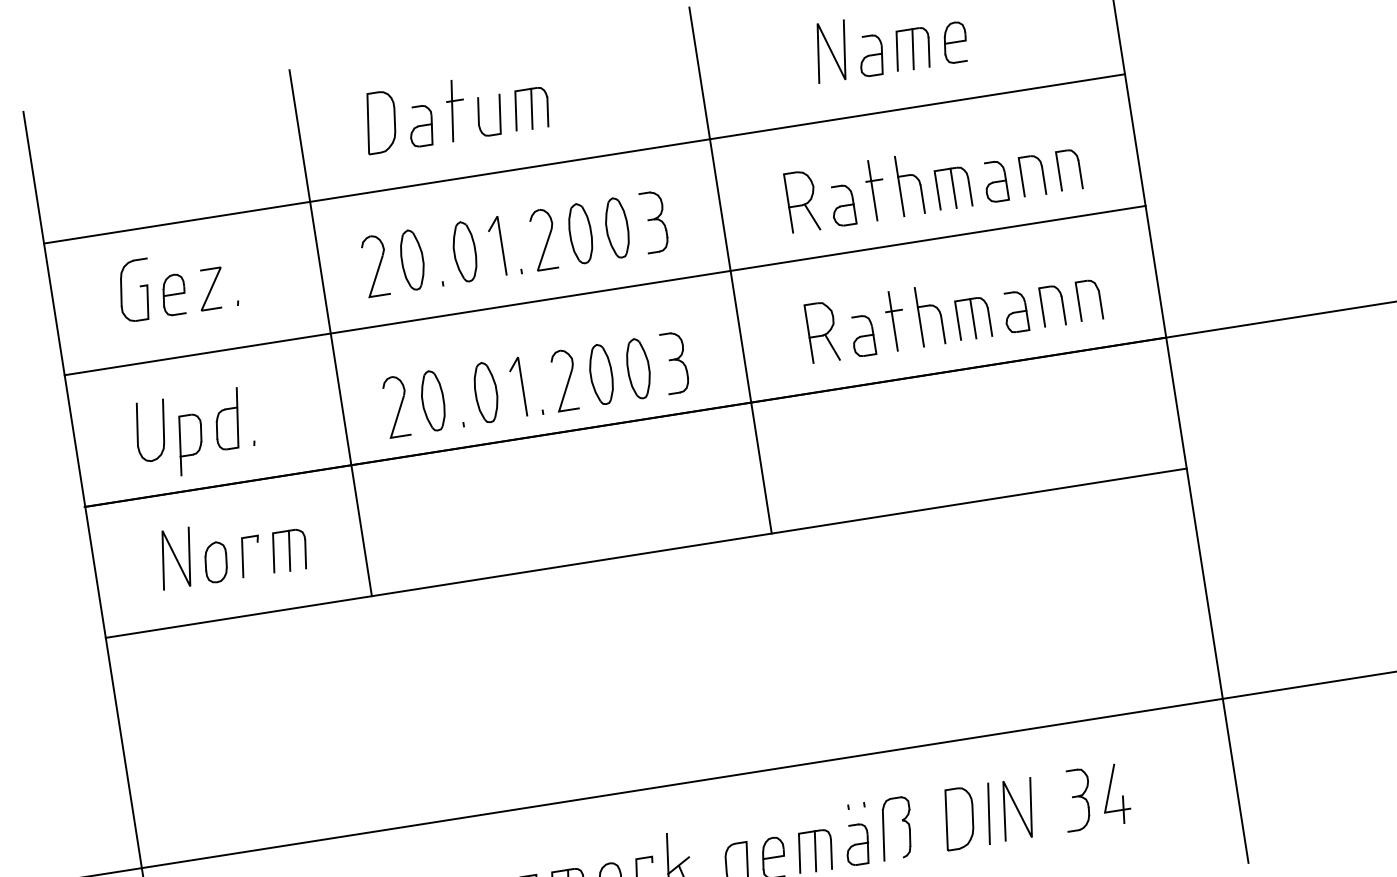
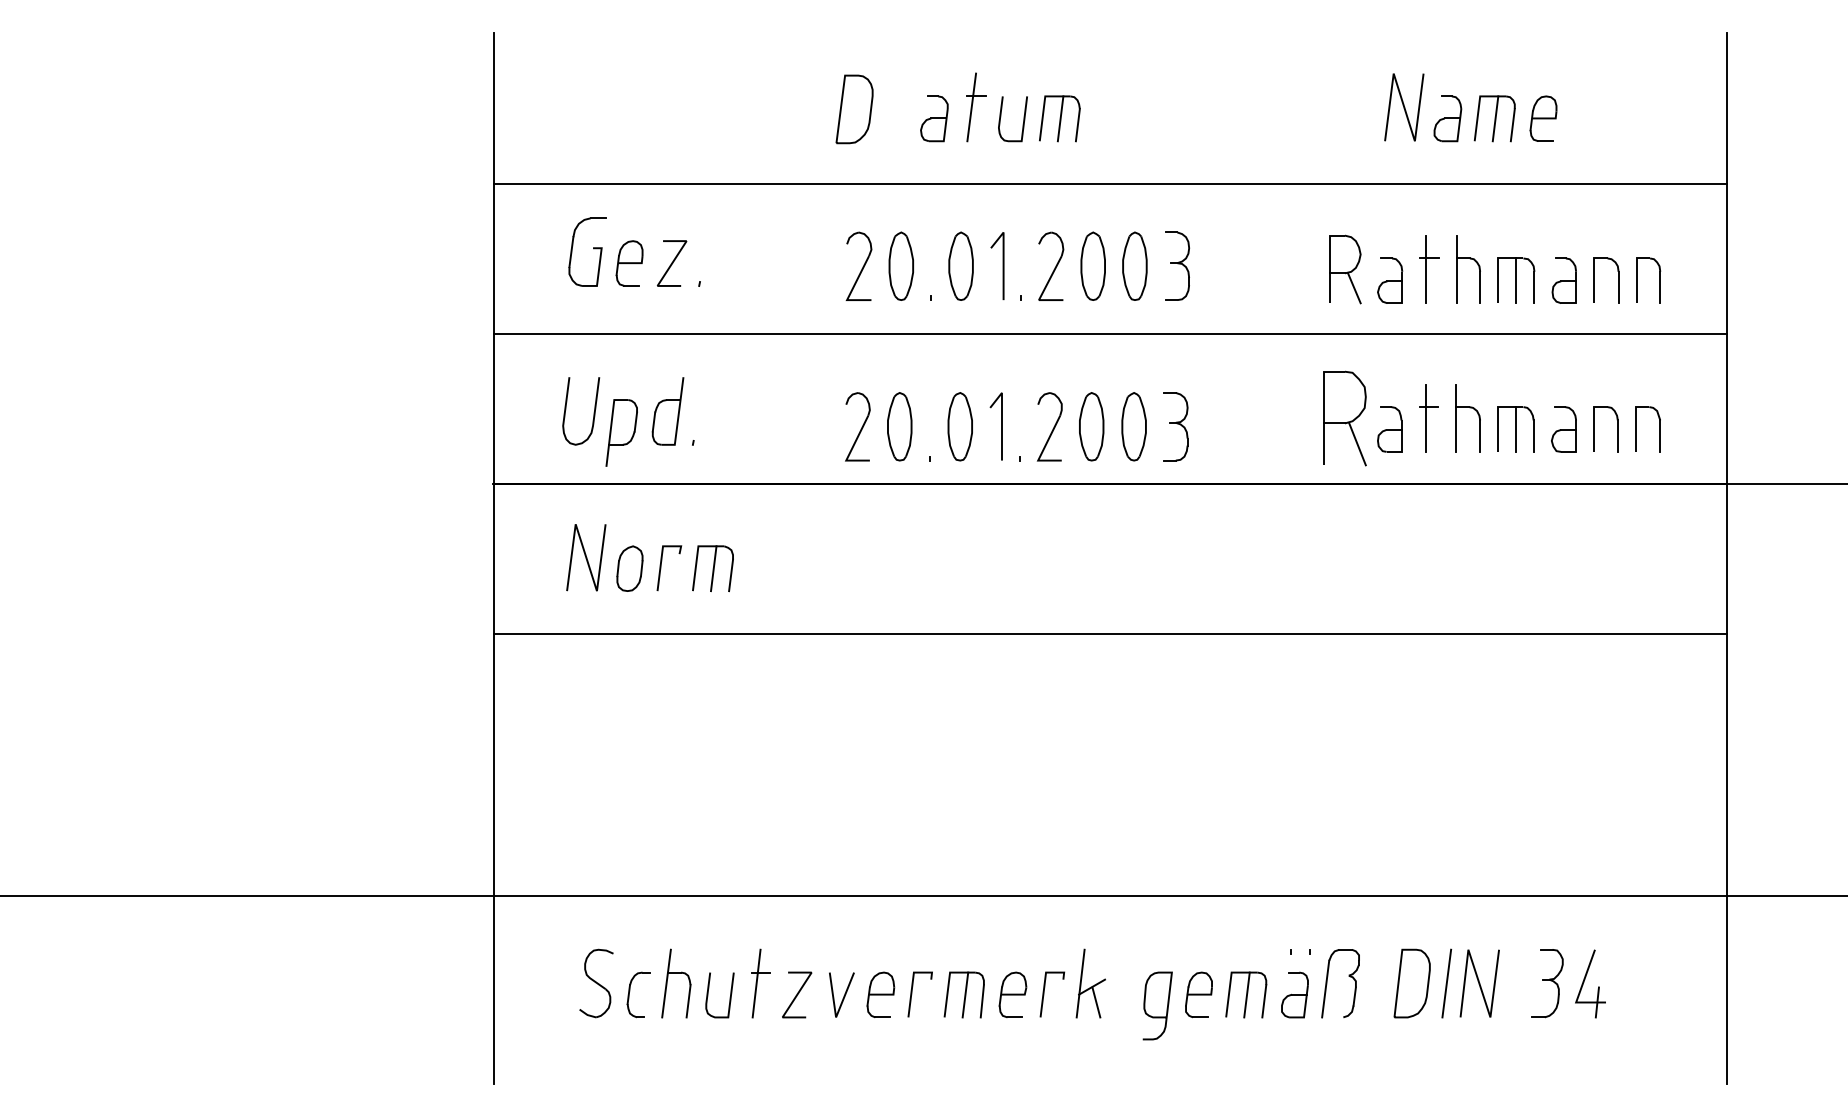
part: (380, 122) -> (854, 109), moved
line: (730, 270) -> (1253, 333), removed
part: (821, 332) -> (1344, 418), size x1.4
line: (330, 333) -> (797, 333), removed

